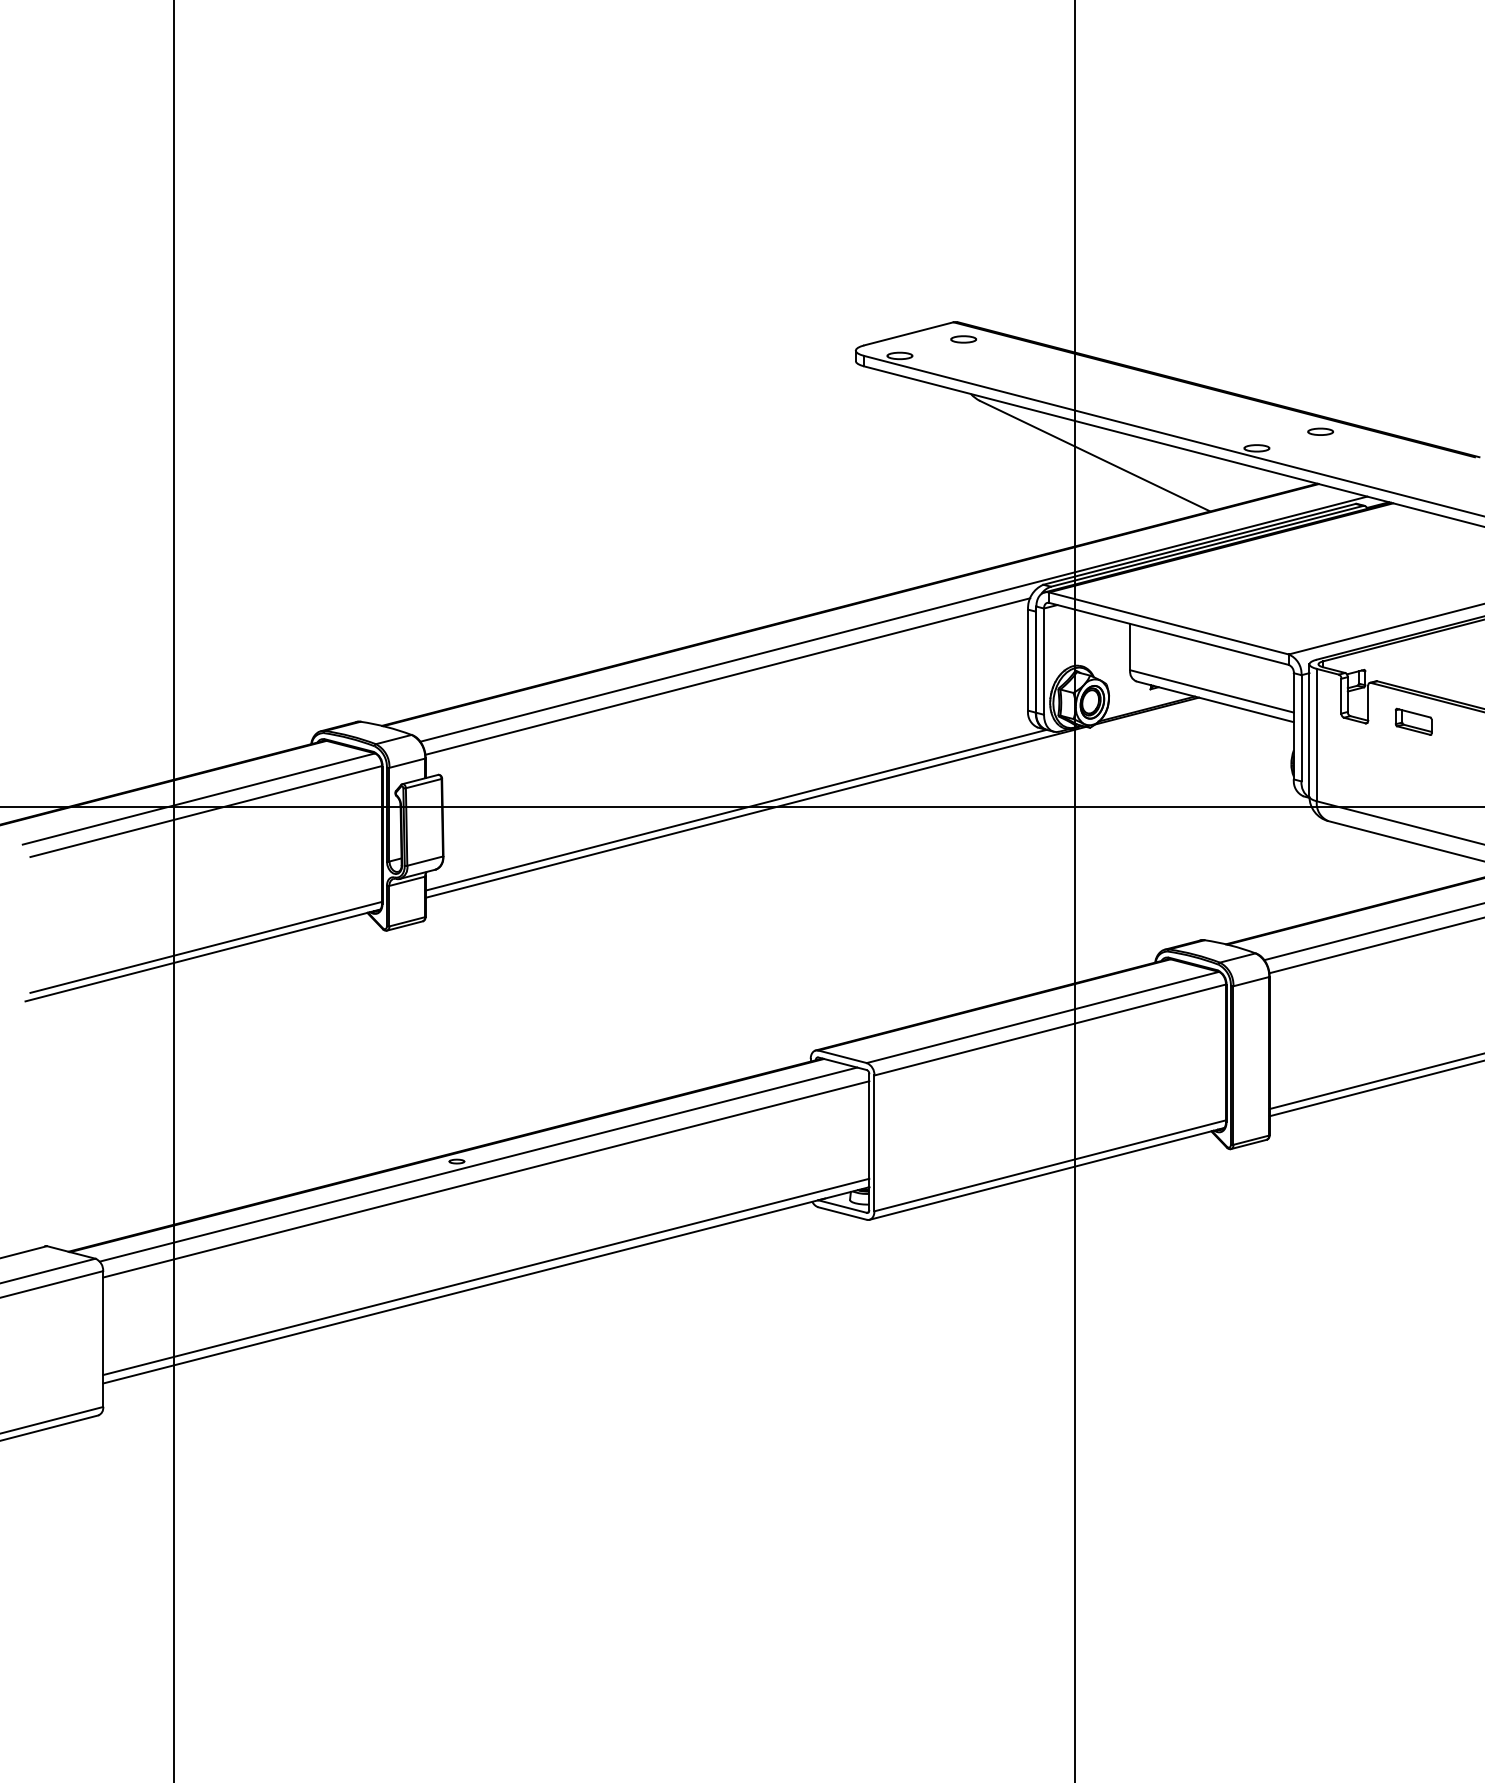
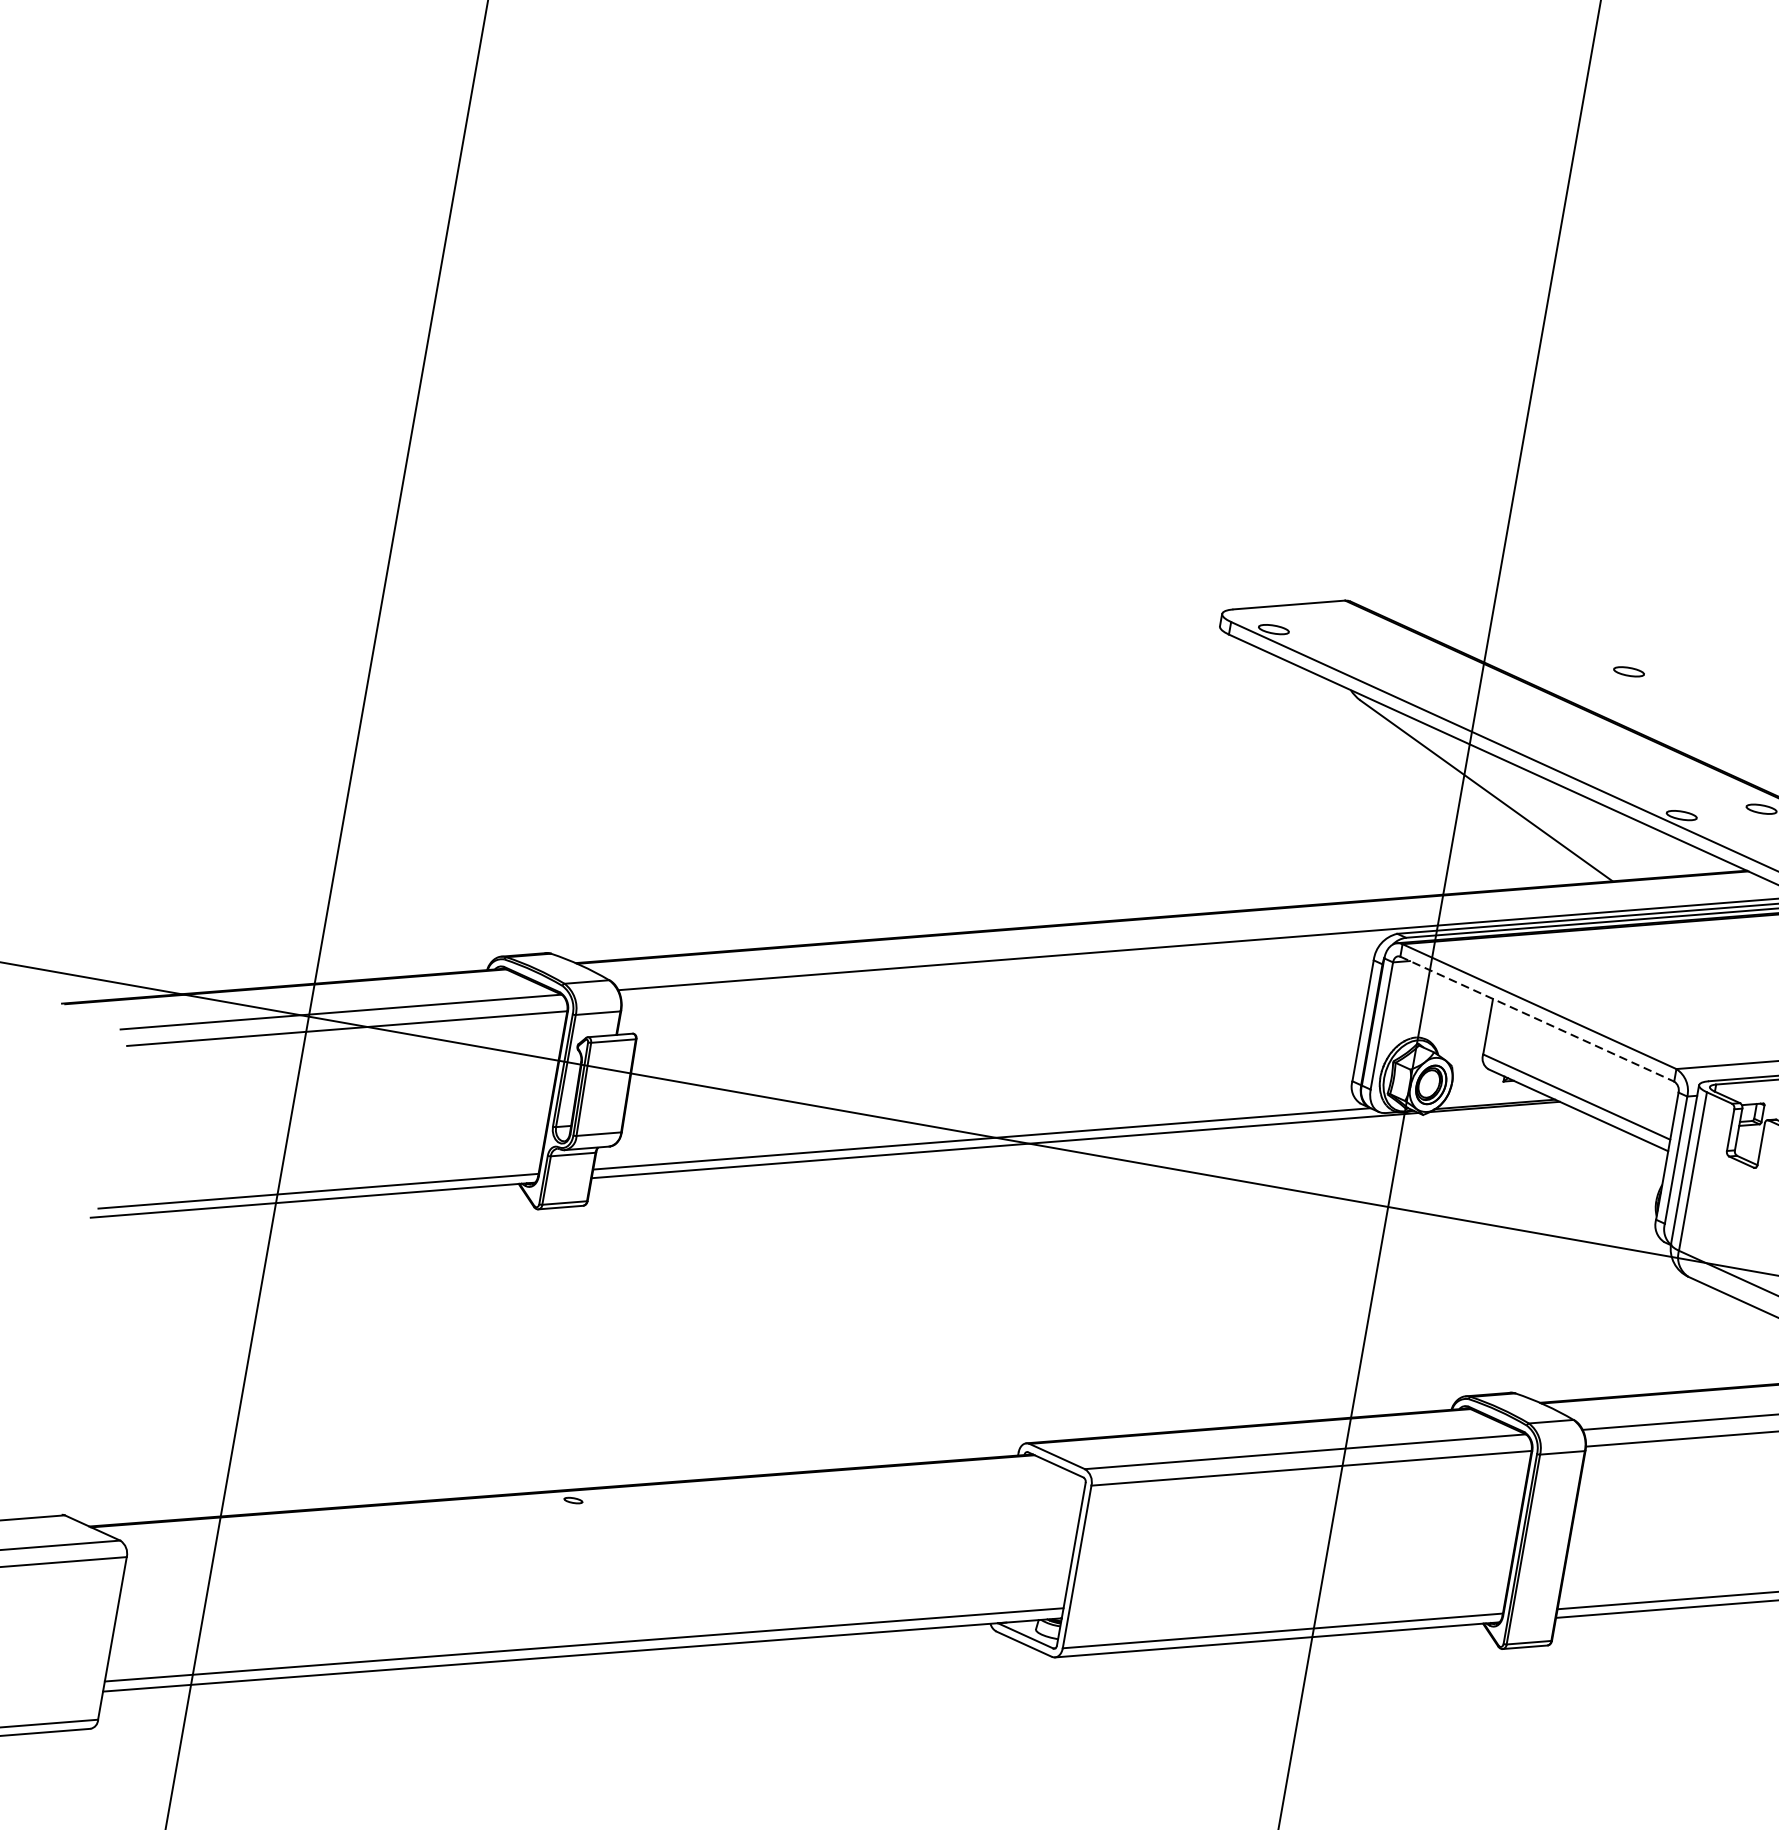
part: (963, 339) -> (1628, 671), moved
line: (1168, 633) -> (1536, 1018), solid -> dashed
line: (727, 676) -> (999, 976), removed
line: (478, 1164) -> (598, 1508), removed
line: (486, 1179) -> (605, 1528), removed

